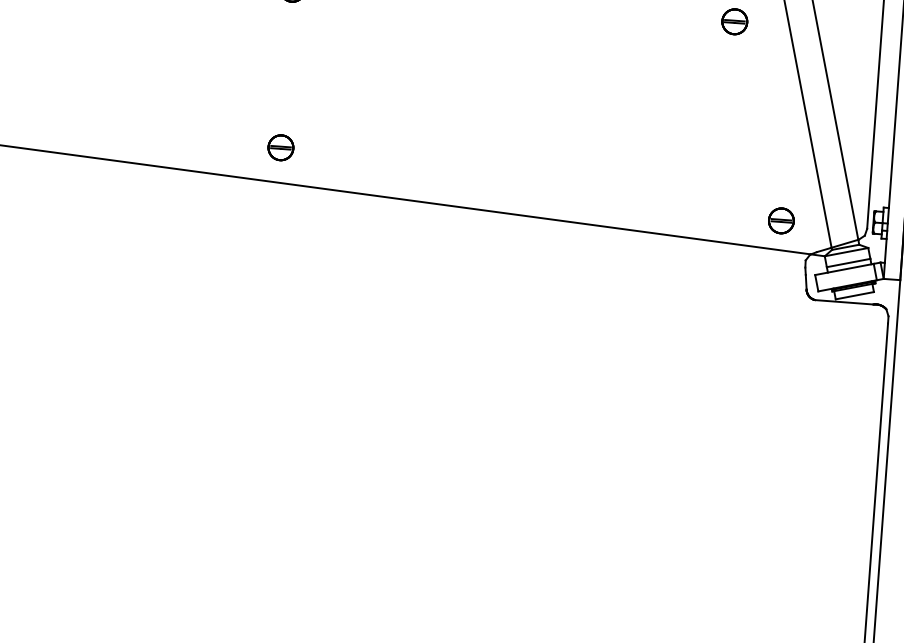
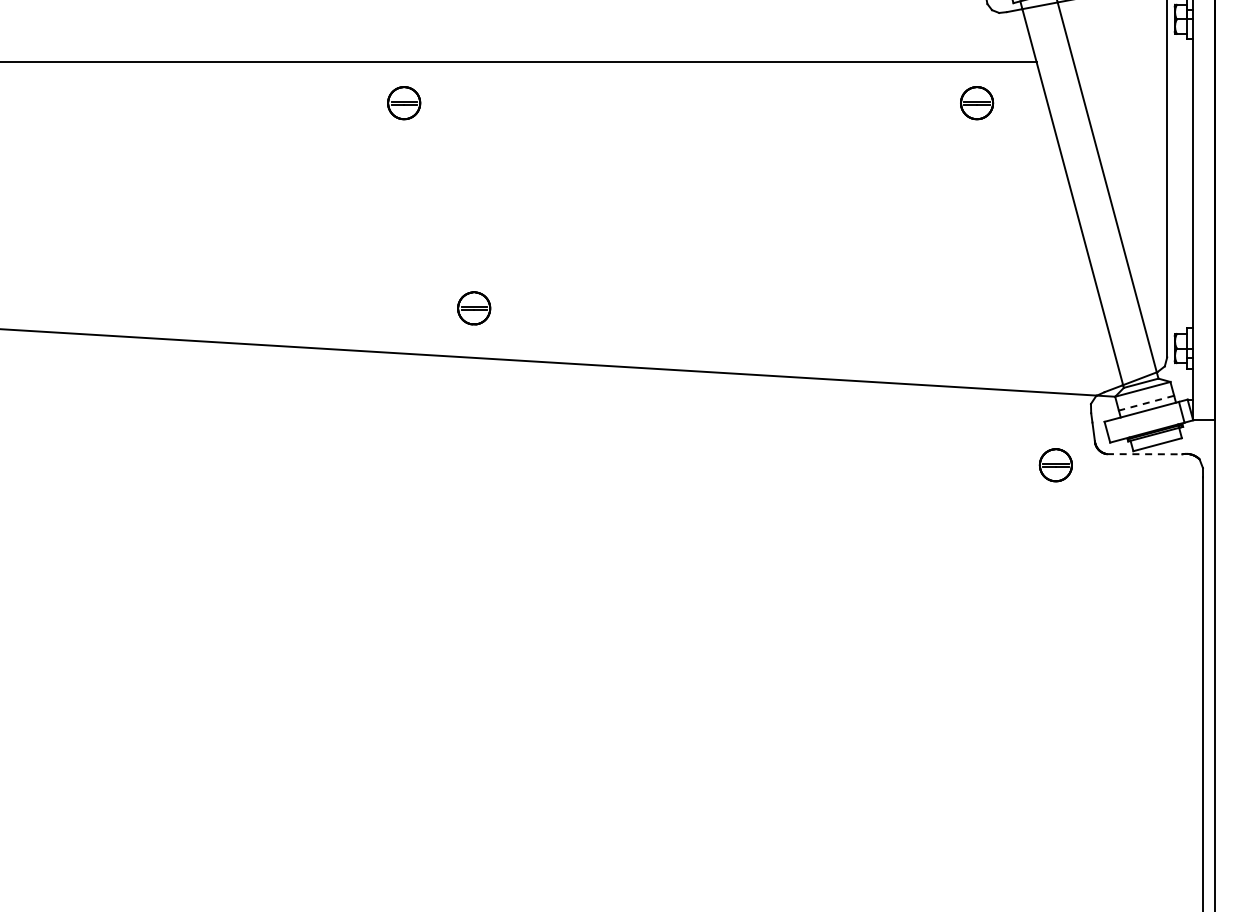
part: (281, 147) -> (474, 308), moved
part: (781, 221) -> (1055, 465), moved
line: (848, 263) -> (1146, 403), solid -> dashed
line: (844, 302) -> (1144, 454), solid -> dashed

